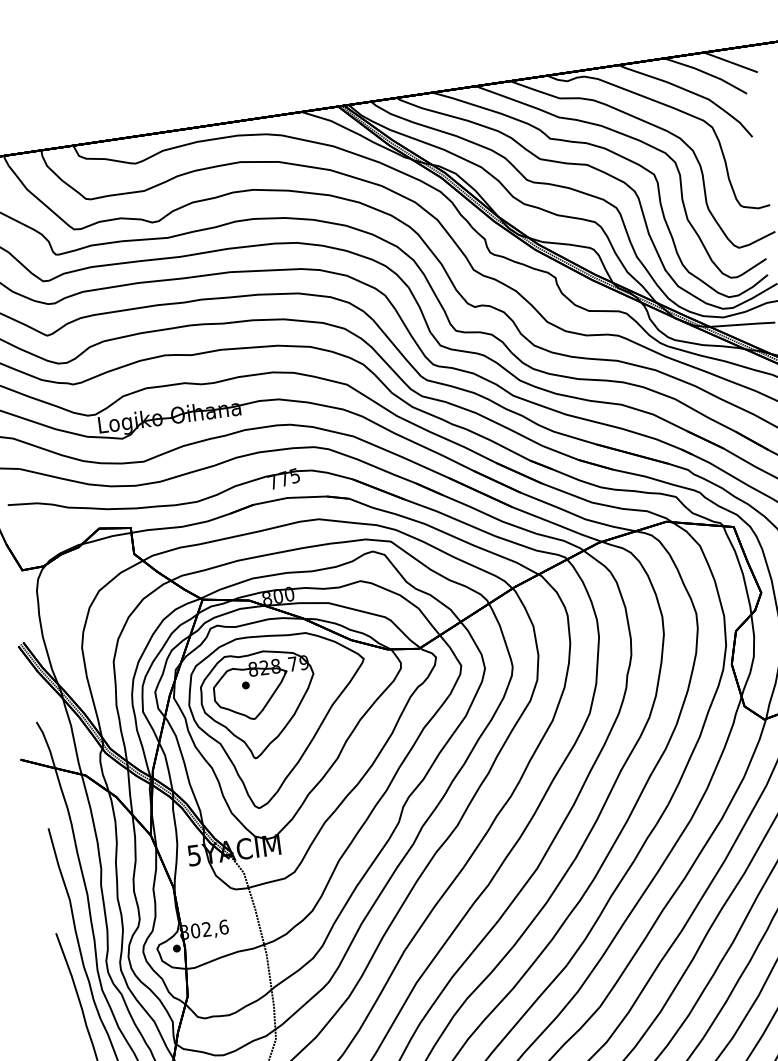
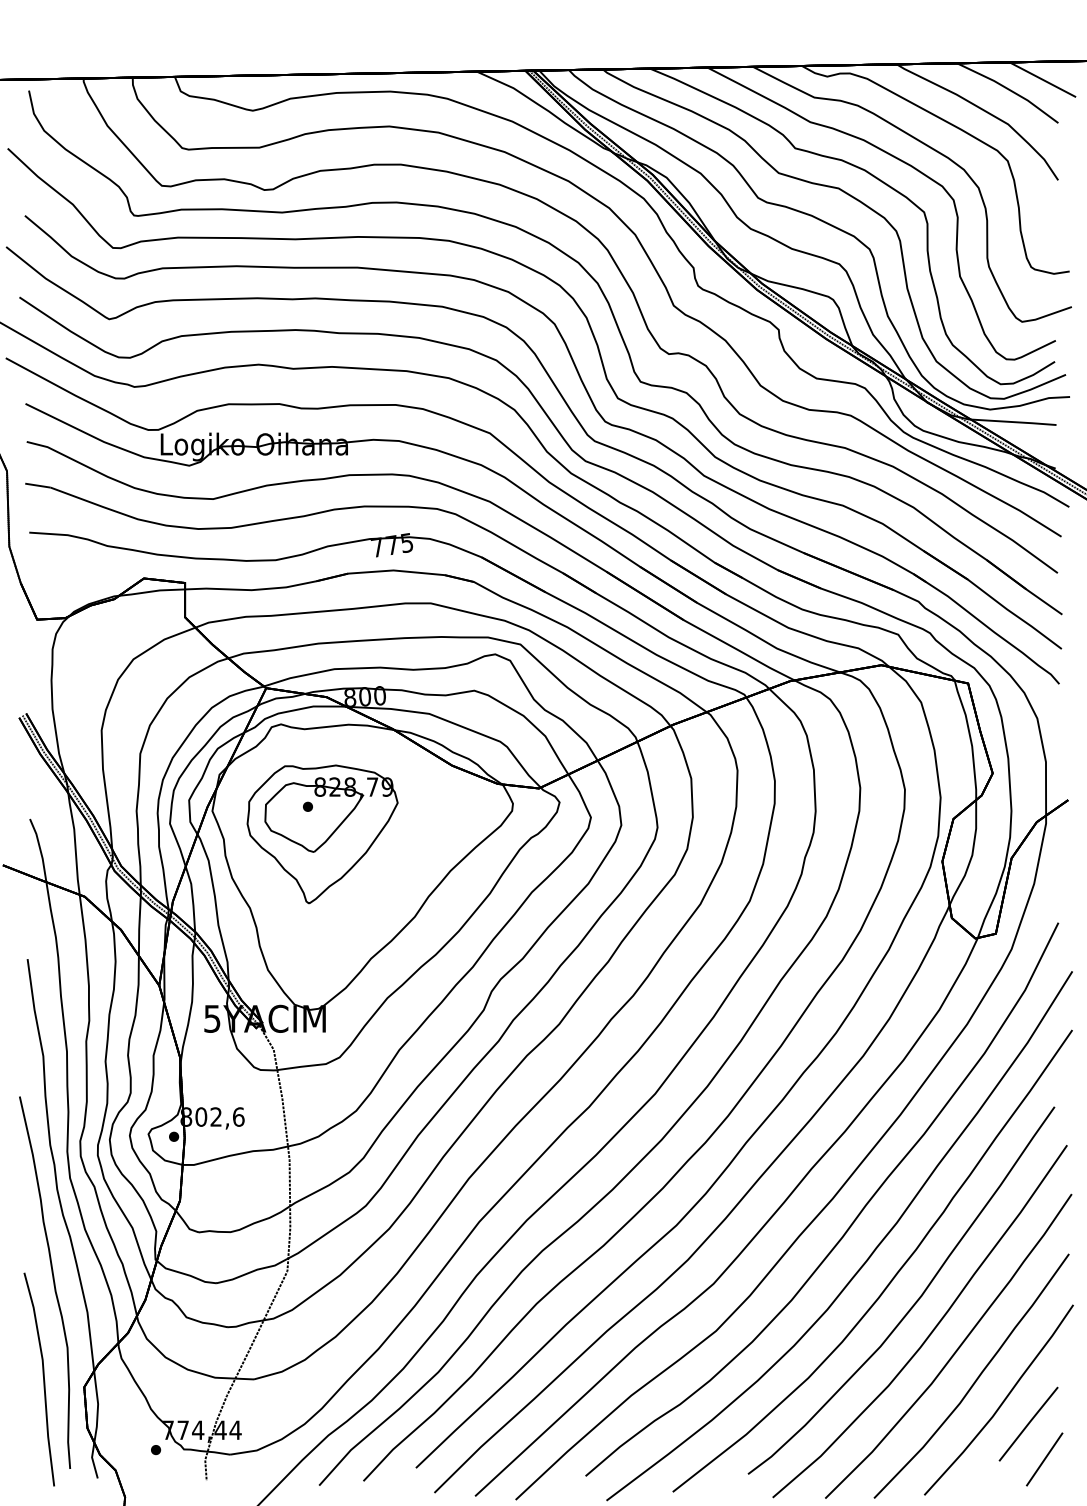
part: (281, 719) -> (348, 856), removed

